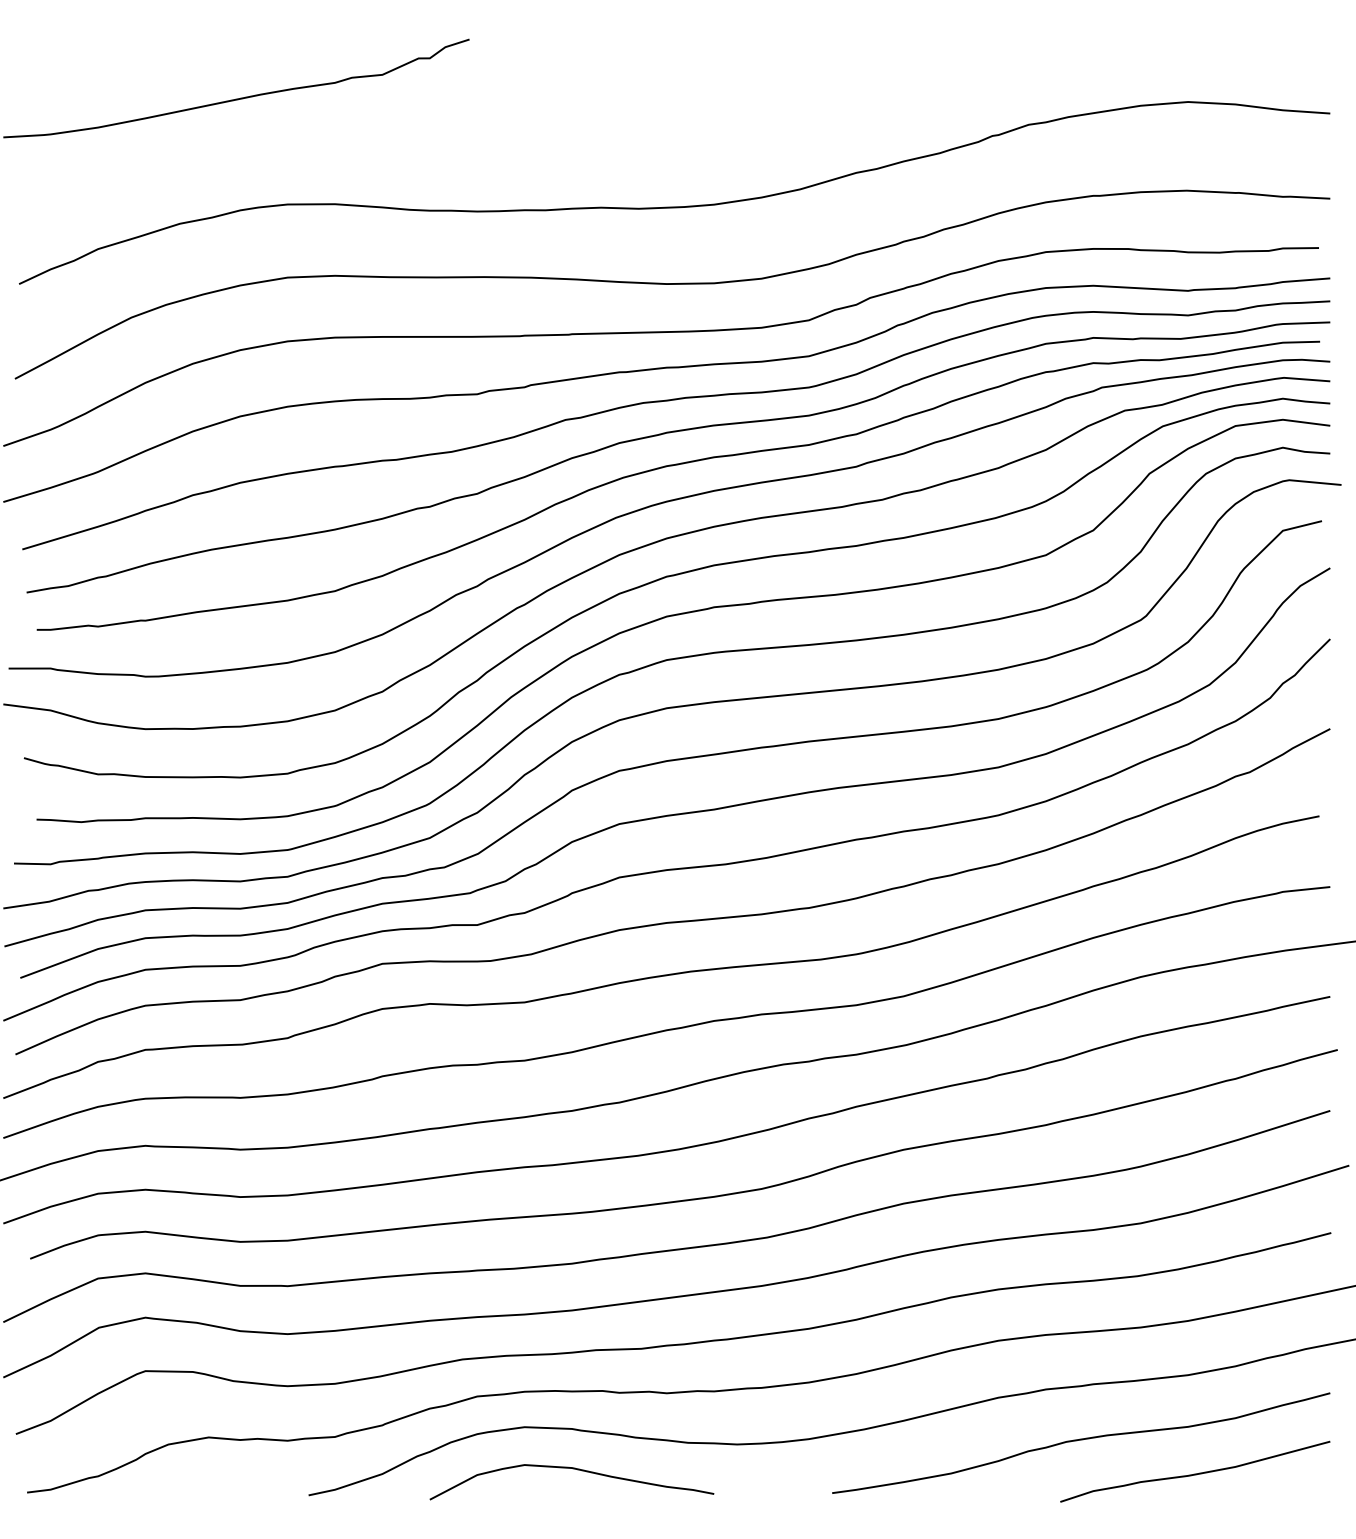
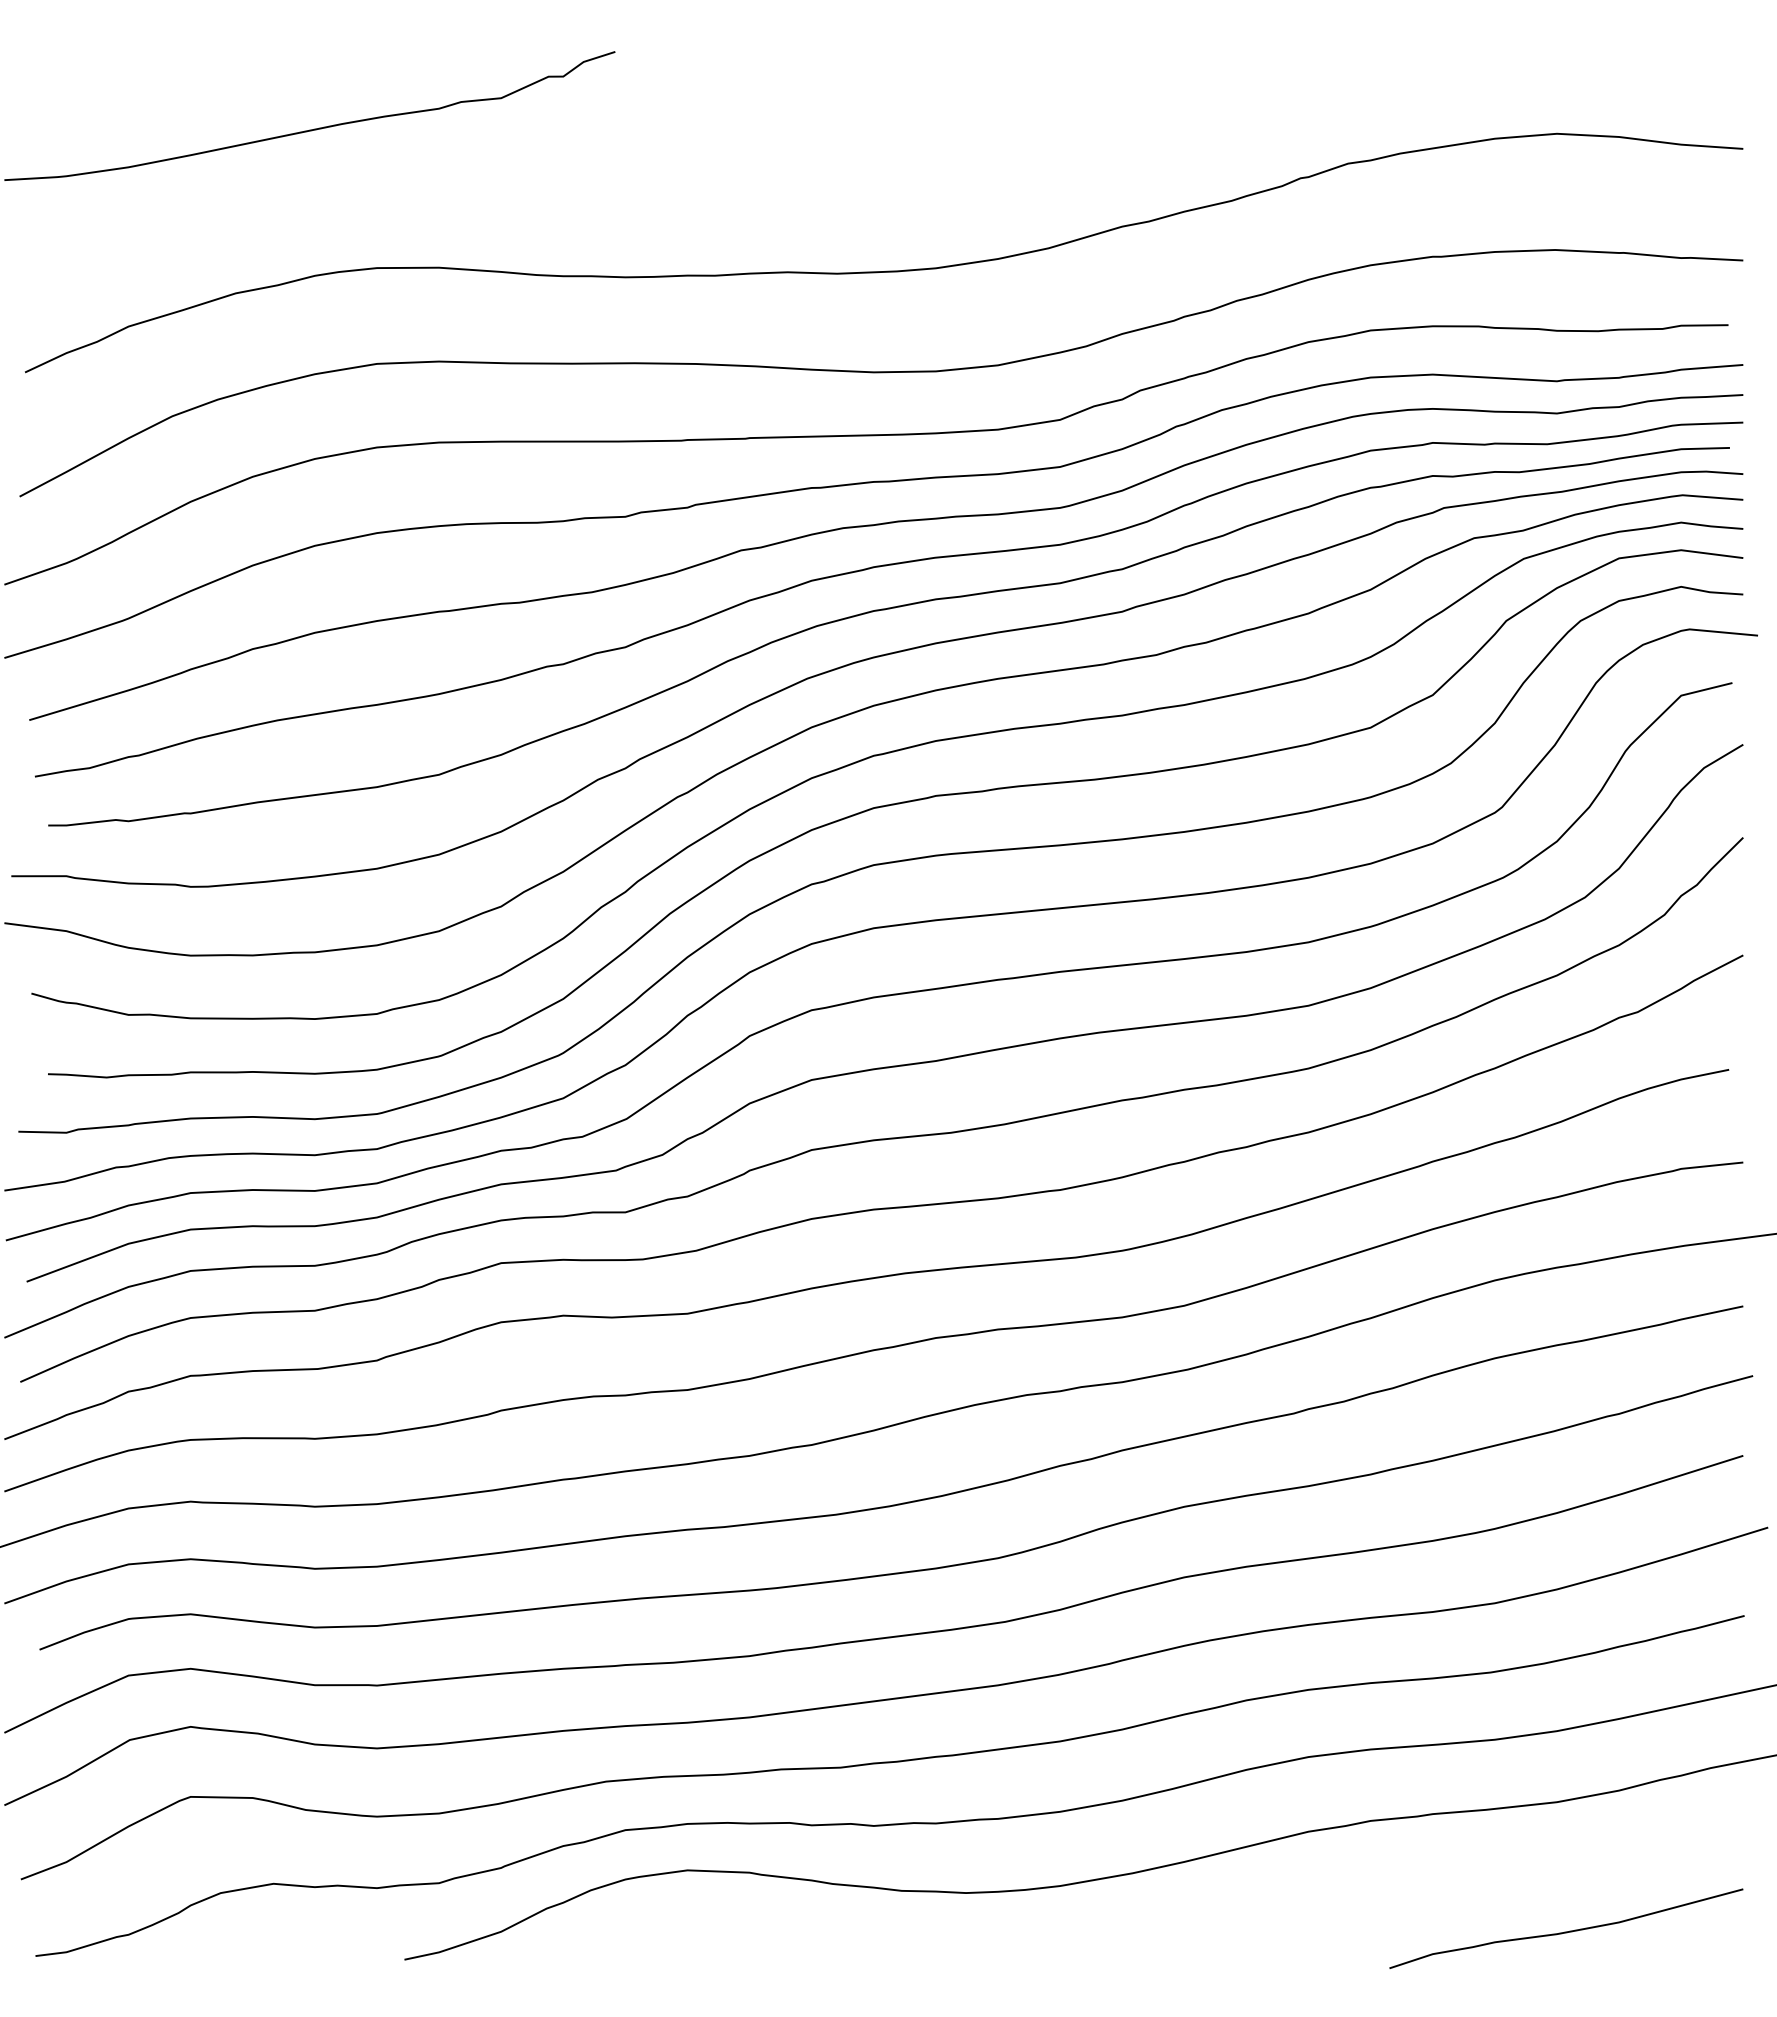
curve: (1080, 1440) -> (1416, 1887), removed
curve: (576, 1470) -> (755, 1926), removed

